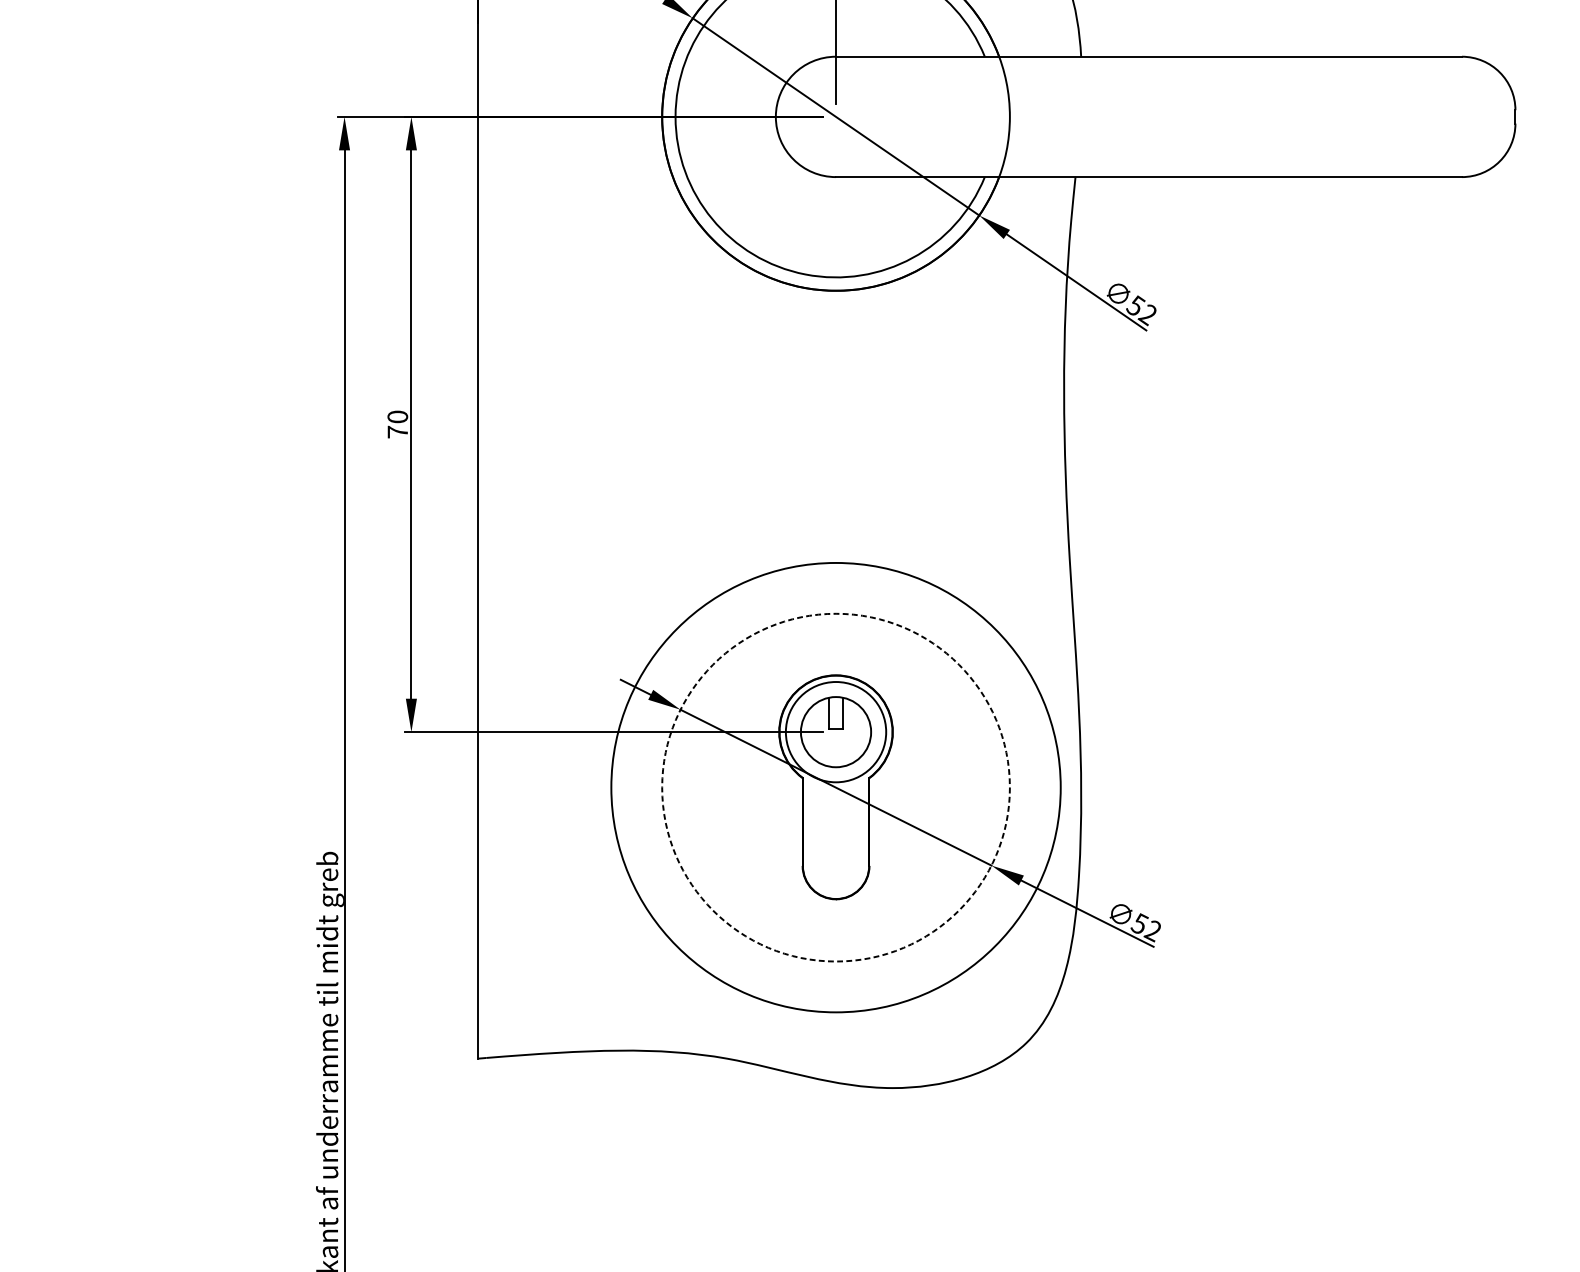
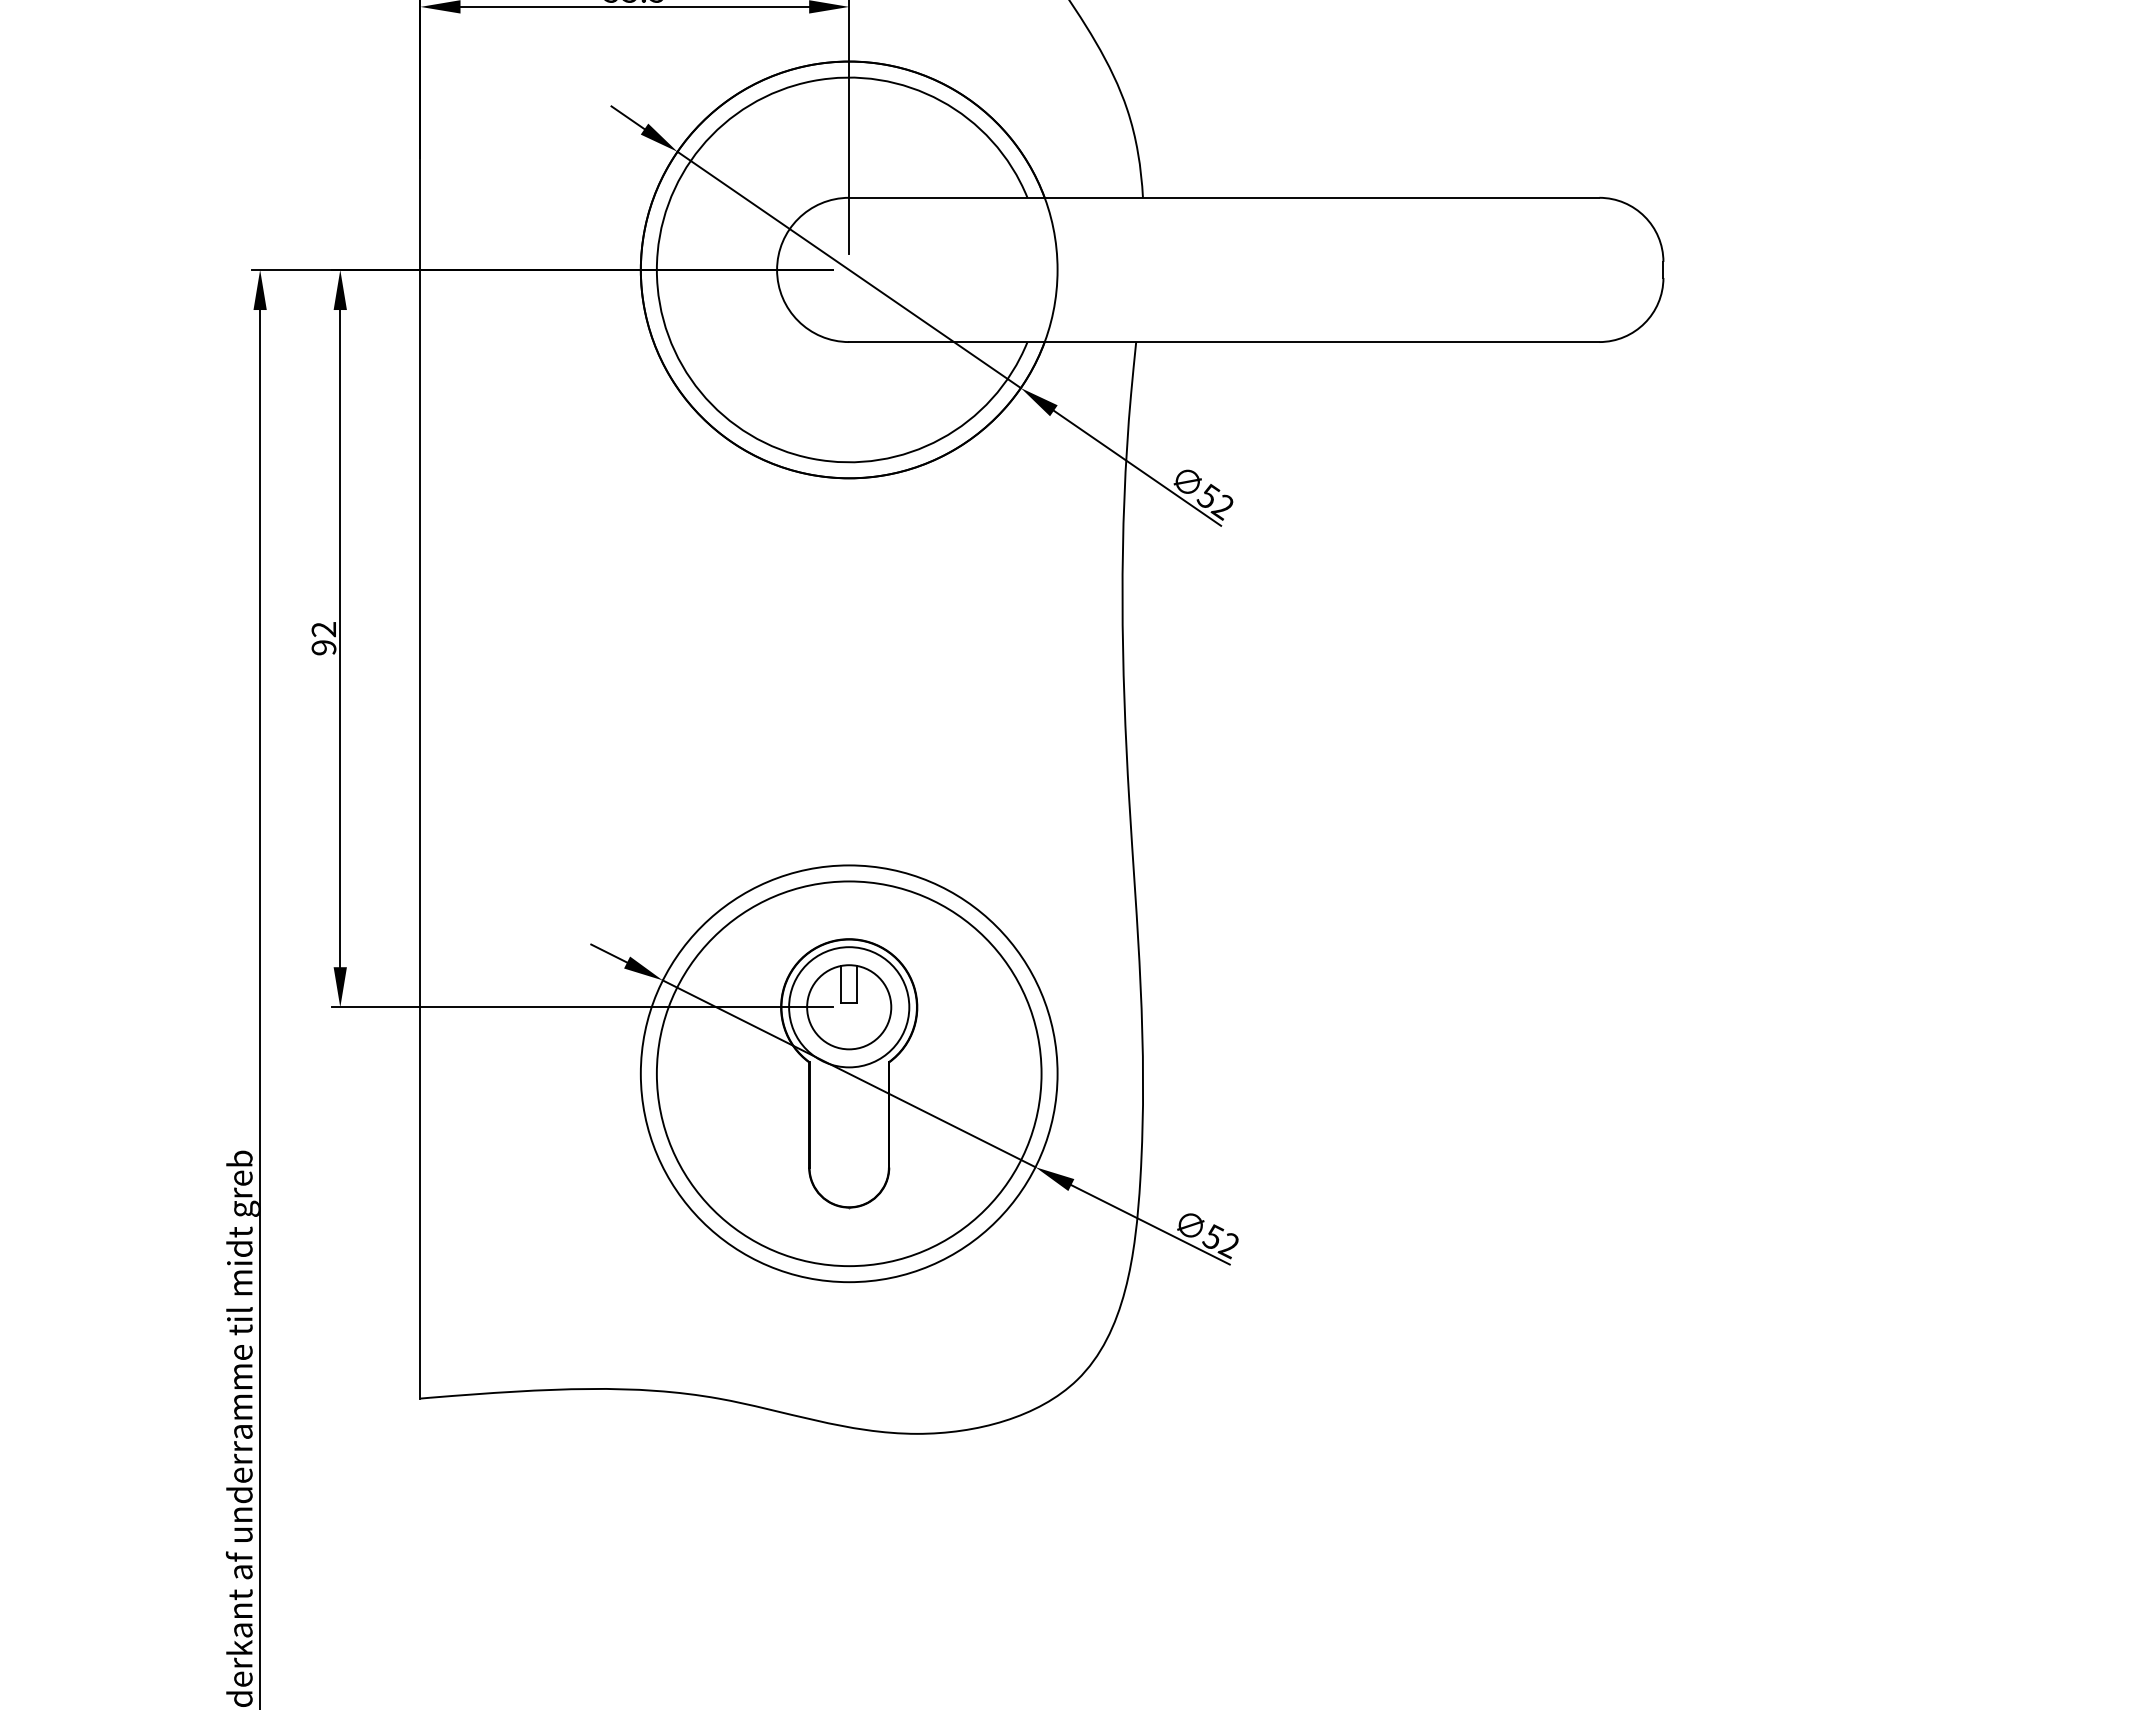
text: (397, 424) -> (323, 638), 70 -> 92
circle: (835, 787) -> (848, 1073), dashed -> solid
circle: (835, 787) -> (848, 1073), size x0.71

